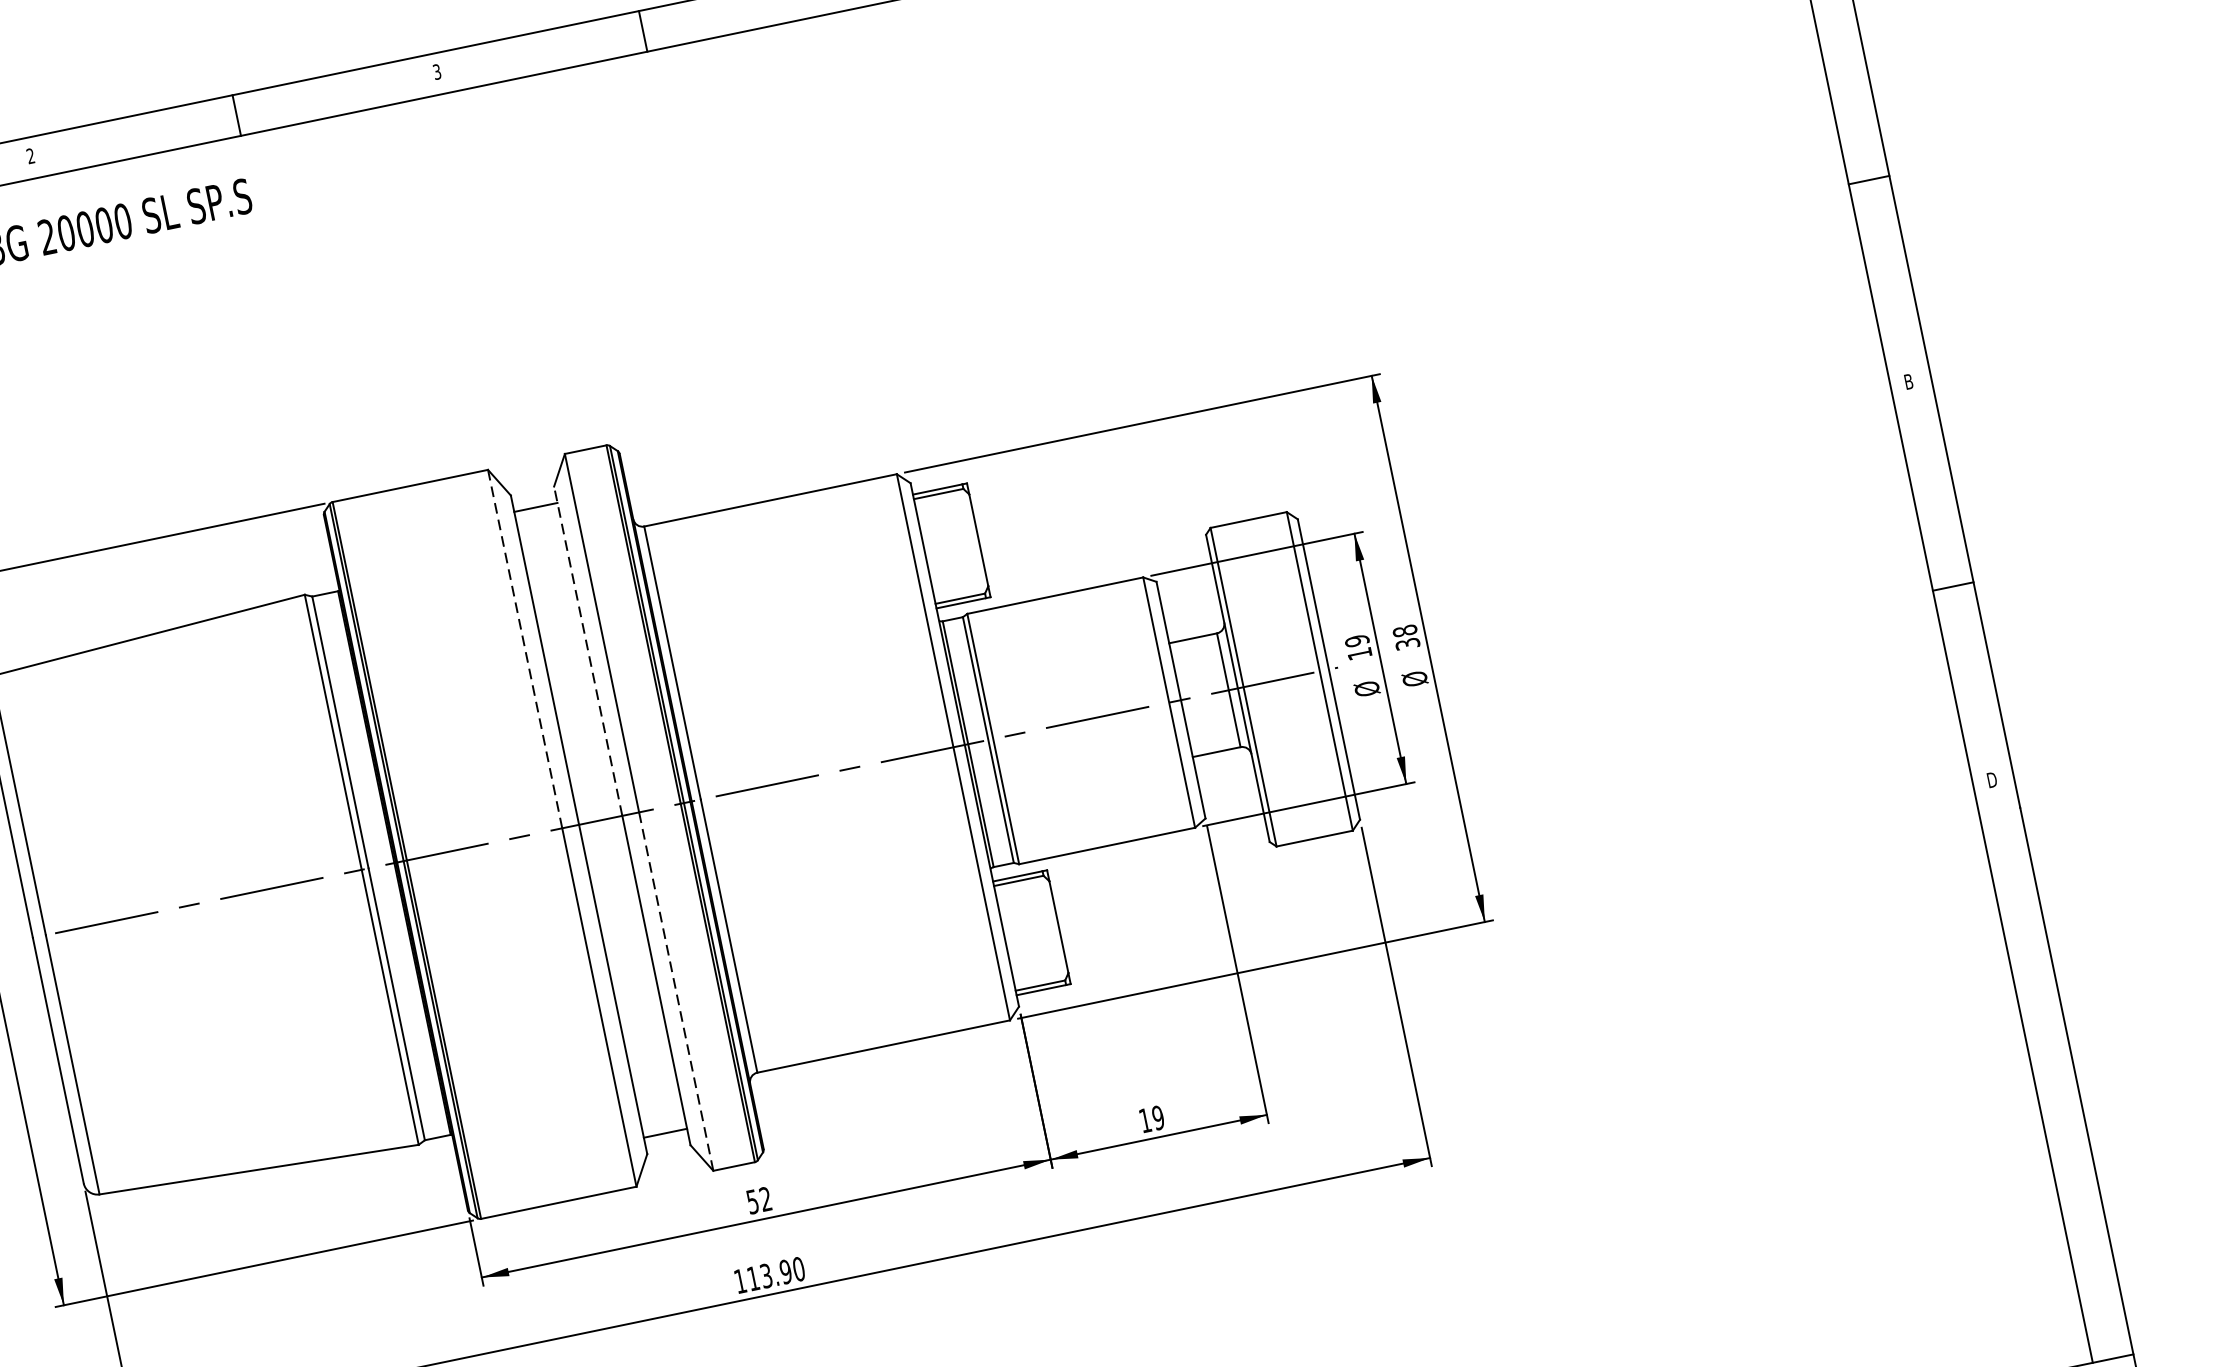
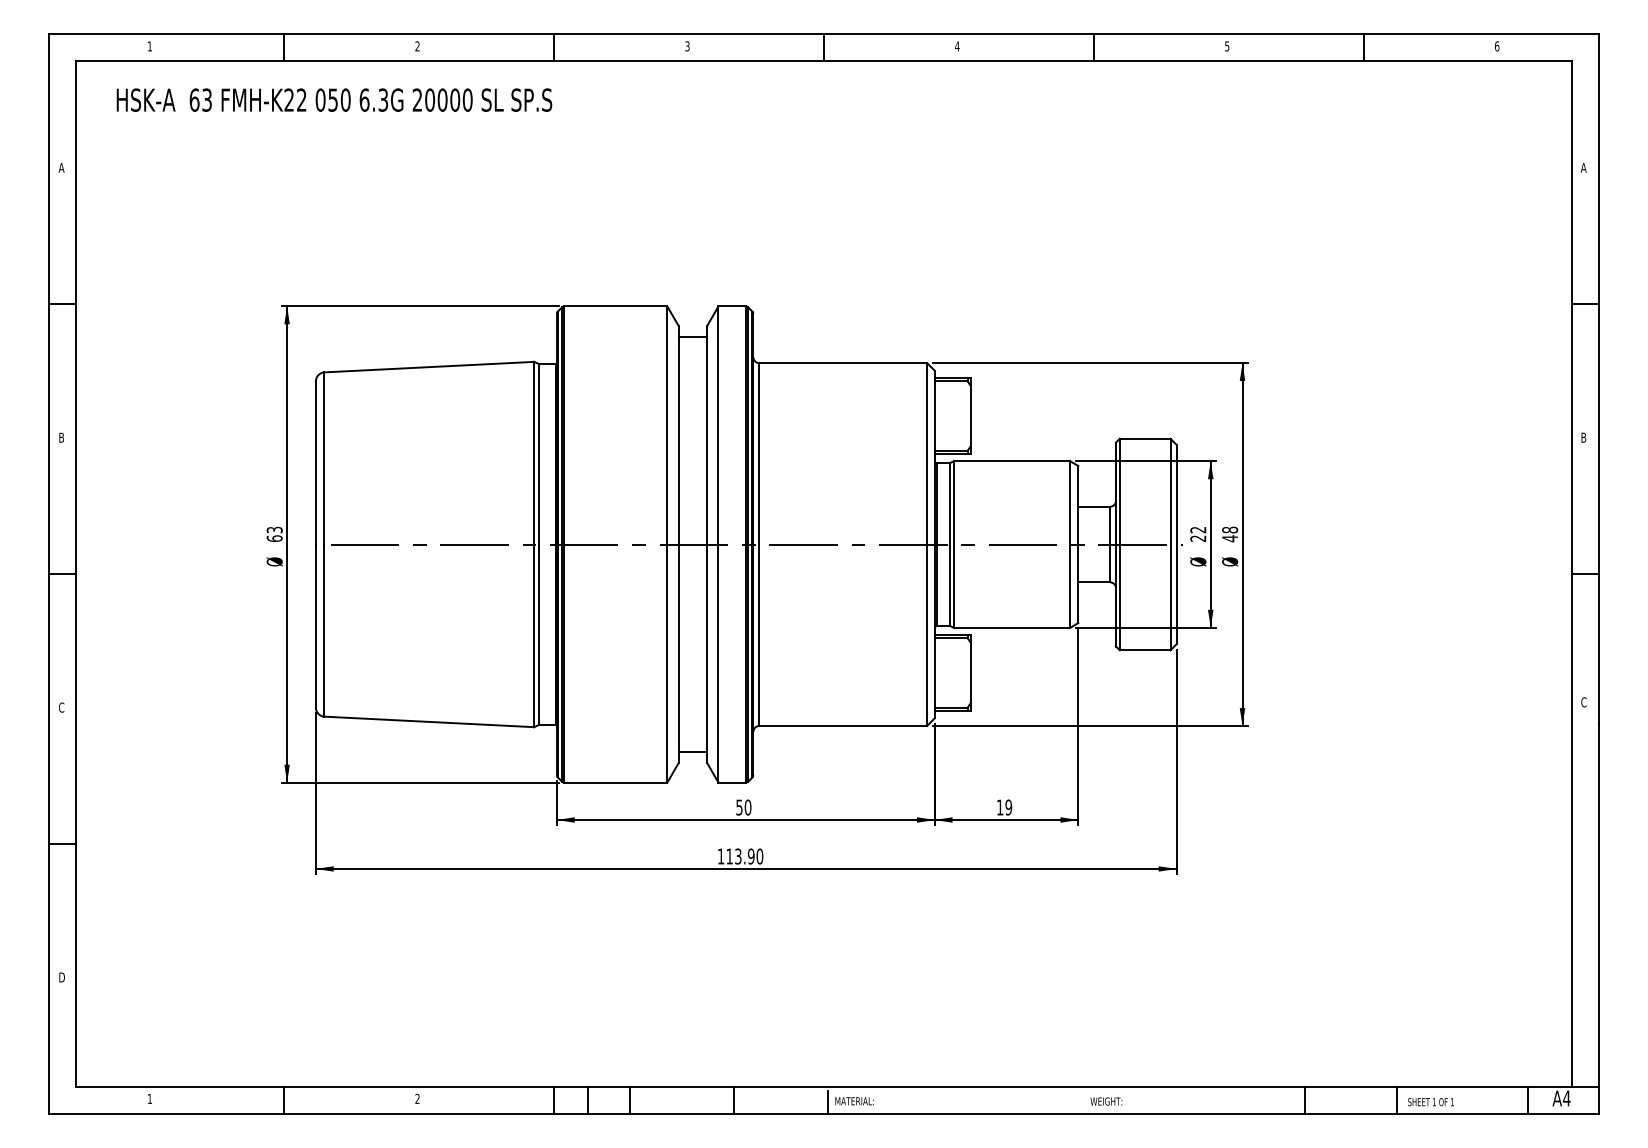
text: (1408, 643) -> (1230, 538), 38 -> 48
text: (1358, 646) -> (1198, 533), 19 -> 22
line: (525, 649) -> (667, 425), dashed -> solid
line: (588, 650) -> (707, 434), dashed -> solid
text: (1992, 780) -> (1584, 702), D -> C
line: (676, 991) -> (718, 663), dashed -> solid
text: (764, 1199) -> (747, 807), 52 -> 50

